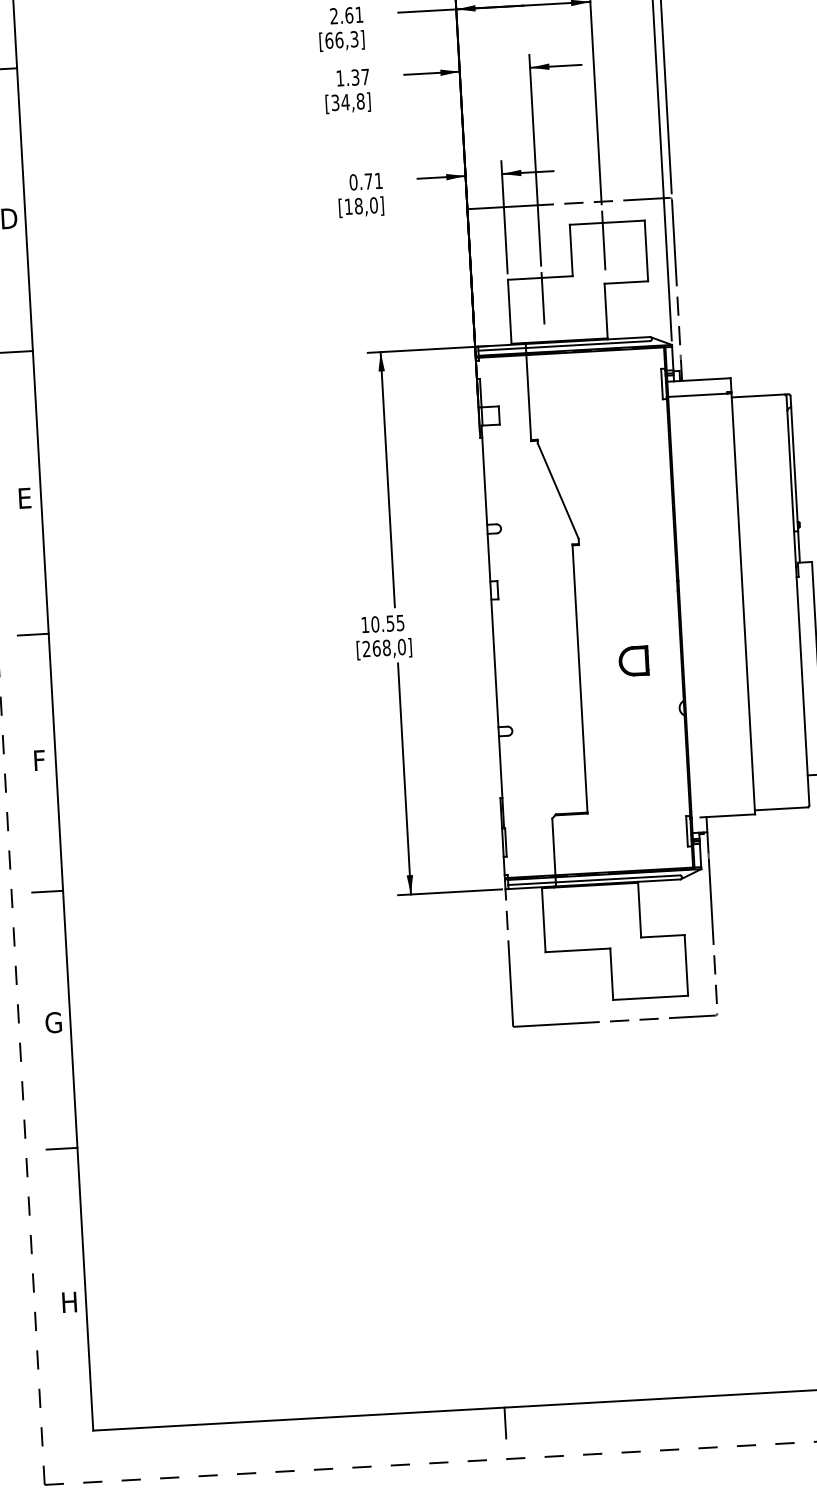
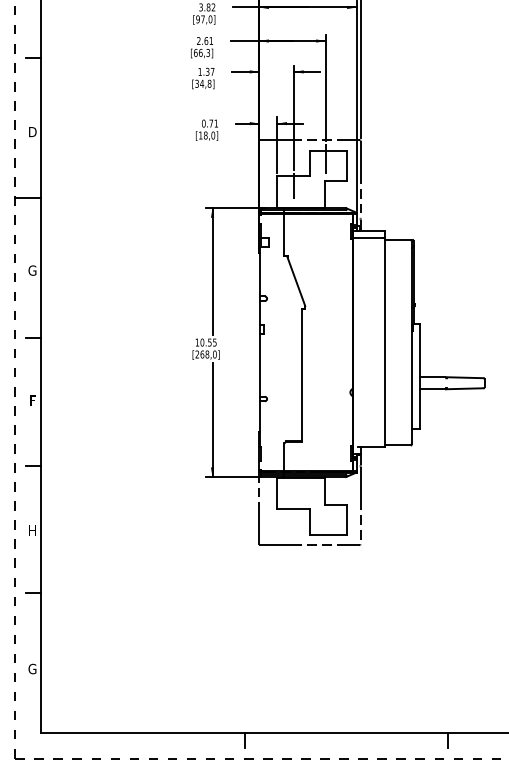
text: (24, 498) -> (32, 270), E -> G
part: (632, 660) -> (328, 367), removed
text: (53, 1022) -> (32, 530), G -> H
text: (69, 1301) -> (32, 668), H -> G

